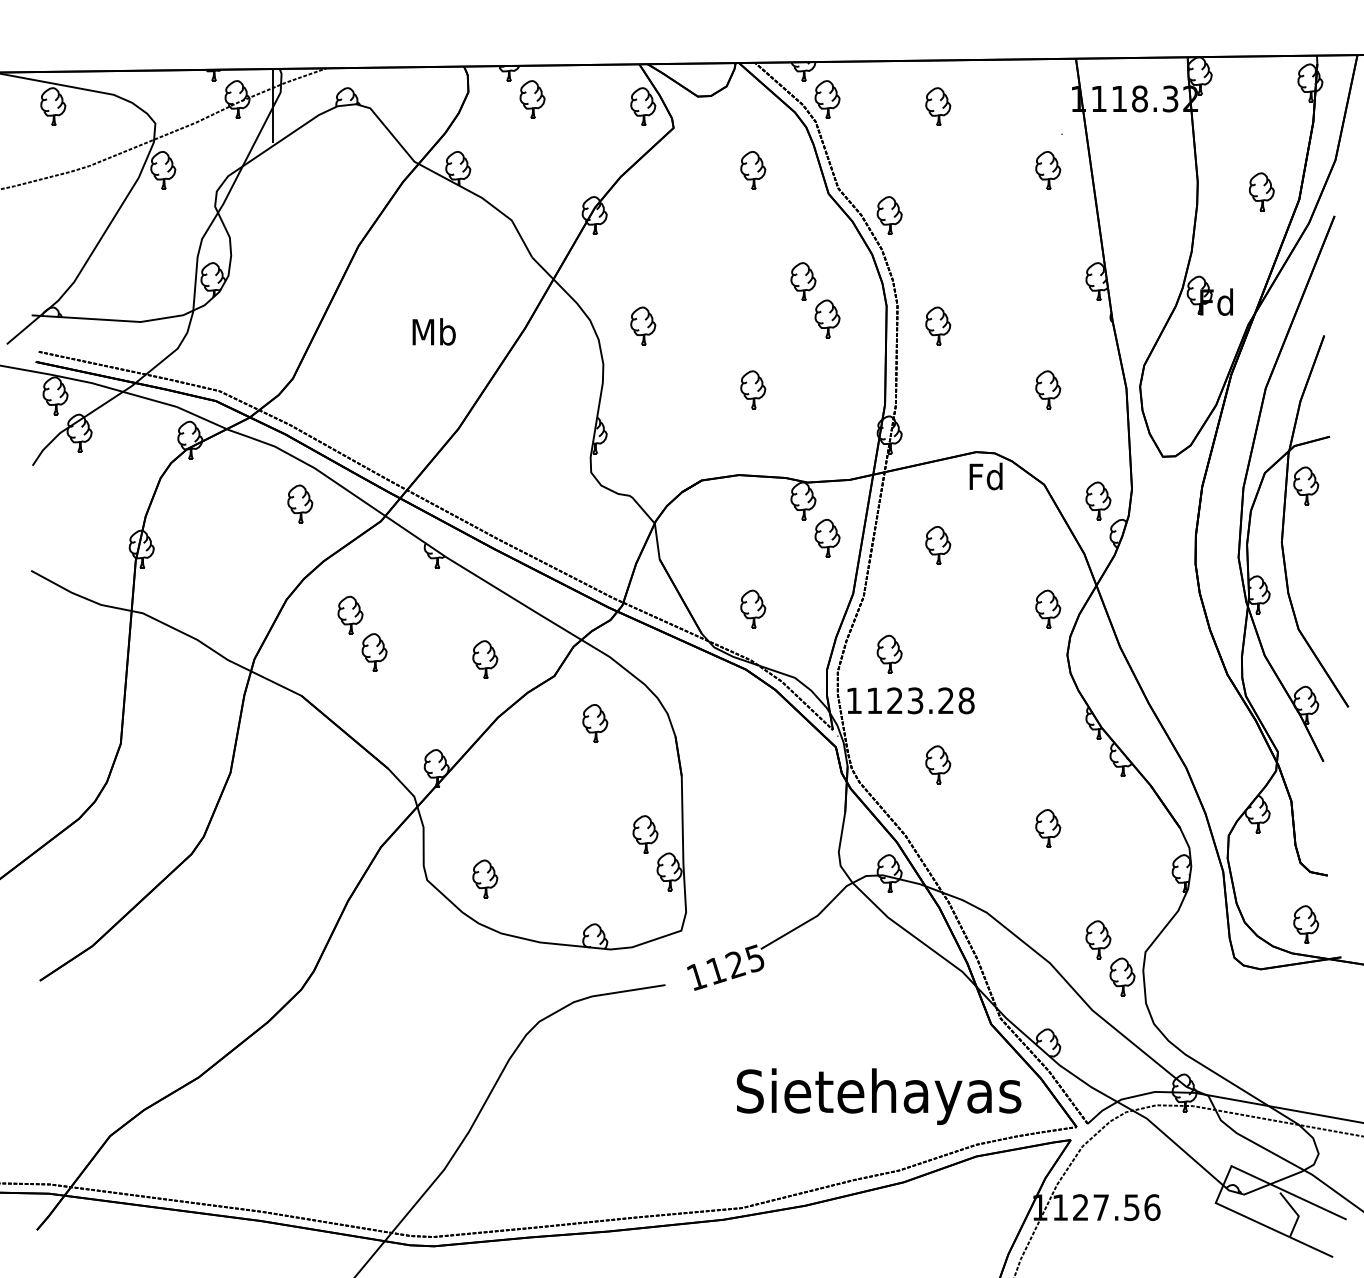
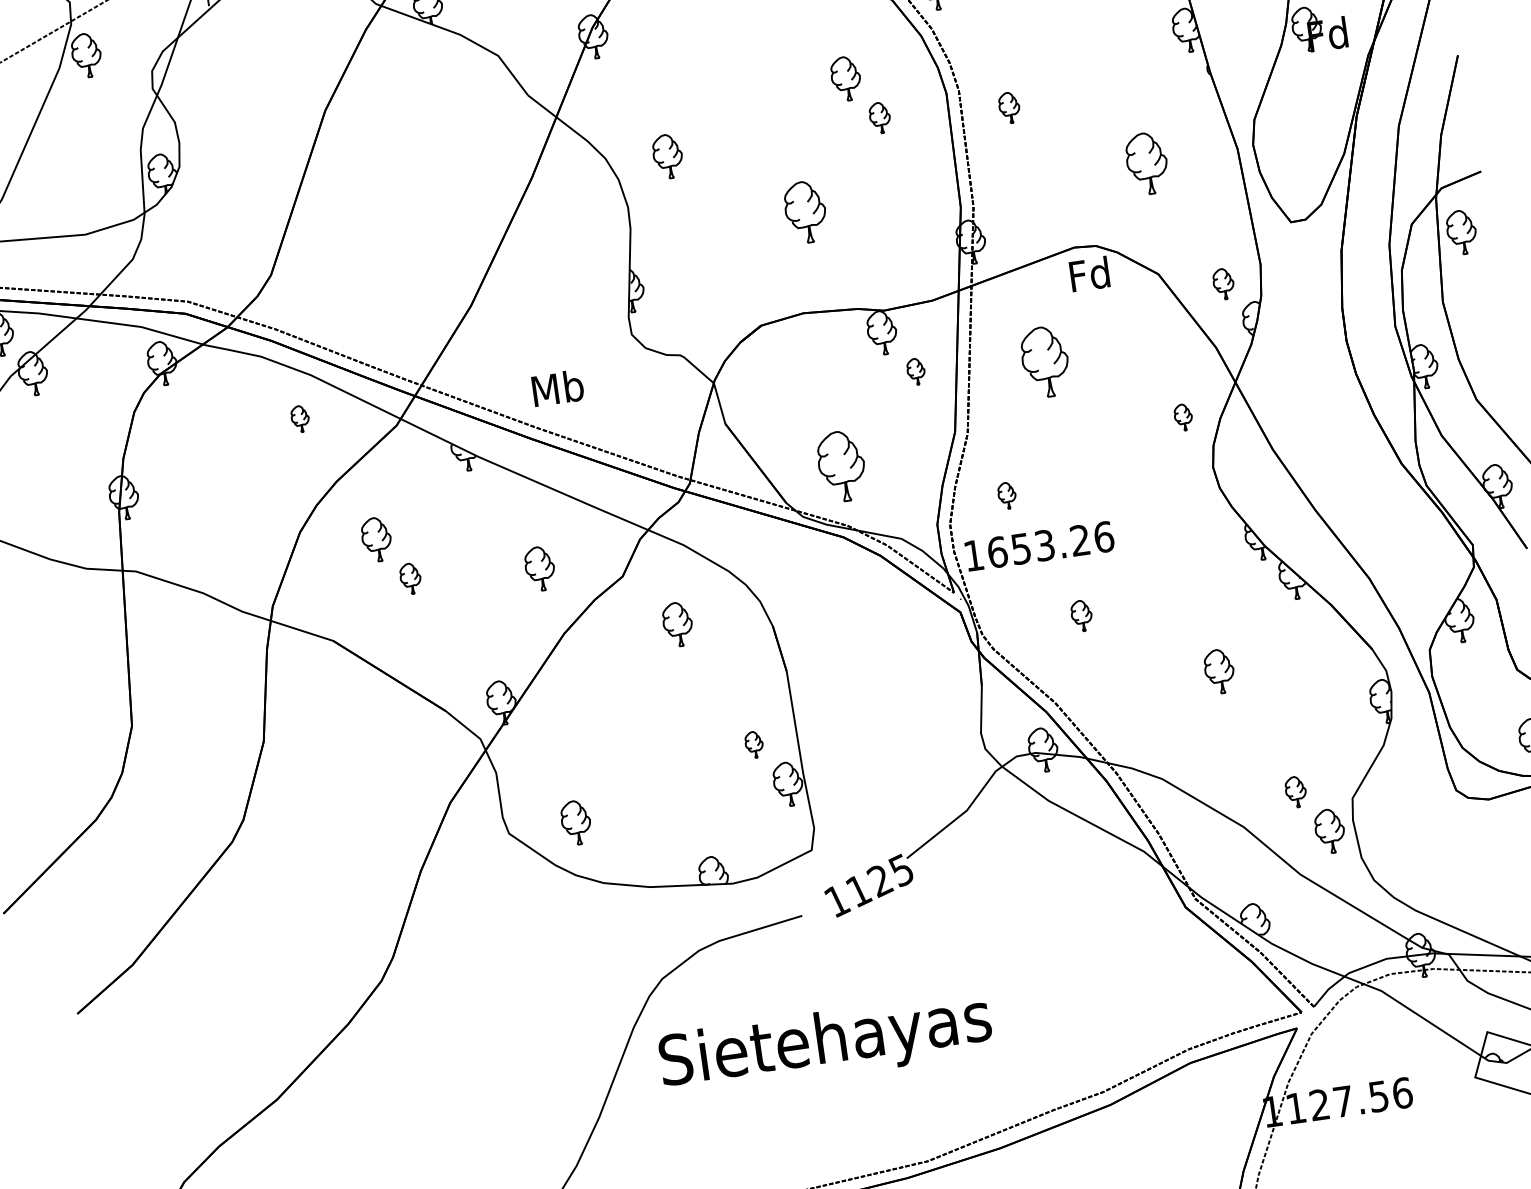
part: (827, 318) -> (880, 117), size x0.7
part: (938, 325) -> (1009, 107), size x0.7
text: (433, 331) -> (557, 387), moved
part: (753, 389) -> (806, 211), size x1.4
part: (1048, 389) -> (1147, 163), size x1.4
part: (1098, 500) -> (1223, 283), size x0.7
part: (300, 503) -> (300, 418), size x0.6
part: (827, 537) -> (916, 370), size x0.6
part: (938, 545) -> (1045, 361), size x1.6
part: (753, 608) -> (842, 465), size x1.6
part: (1048, 608) -> (1183, 416), size x0.6
part: (374, 652) -> (410, 578), size x0.7
part: (889, 653) -> (1006, 495), size x0.6
text: (920, 700) -> (1050, 544), 1123.28 -> 1653.26
part: (938, 764) -> (1081, 615), size x0.7
part: (645, 834) -> (754, 744), size x0.6
part: (1098, 939) -> (1296, 791), size x0.7
text: (878, 1096) -> (825, 1044), moved

